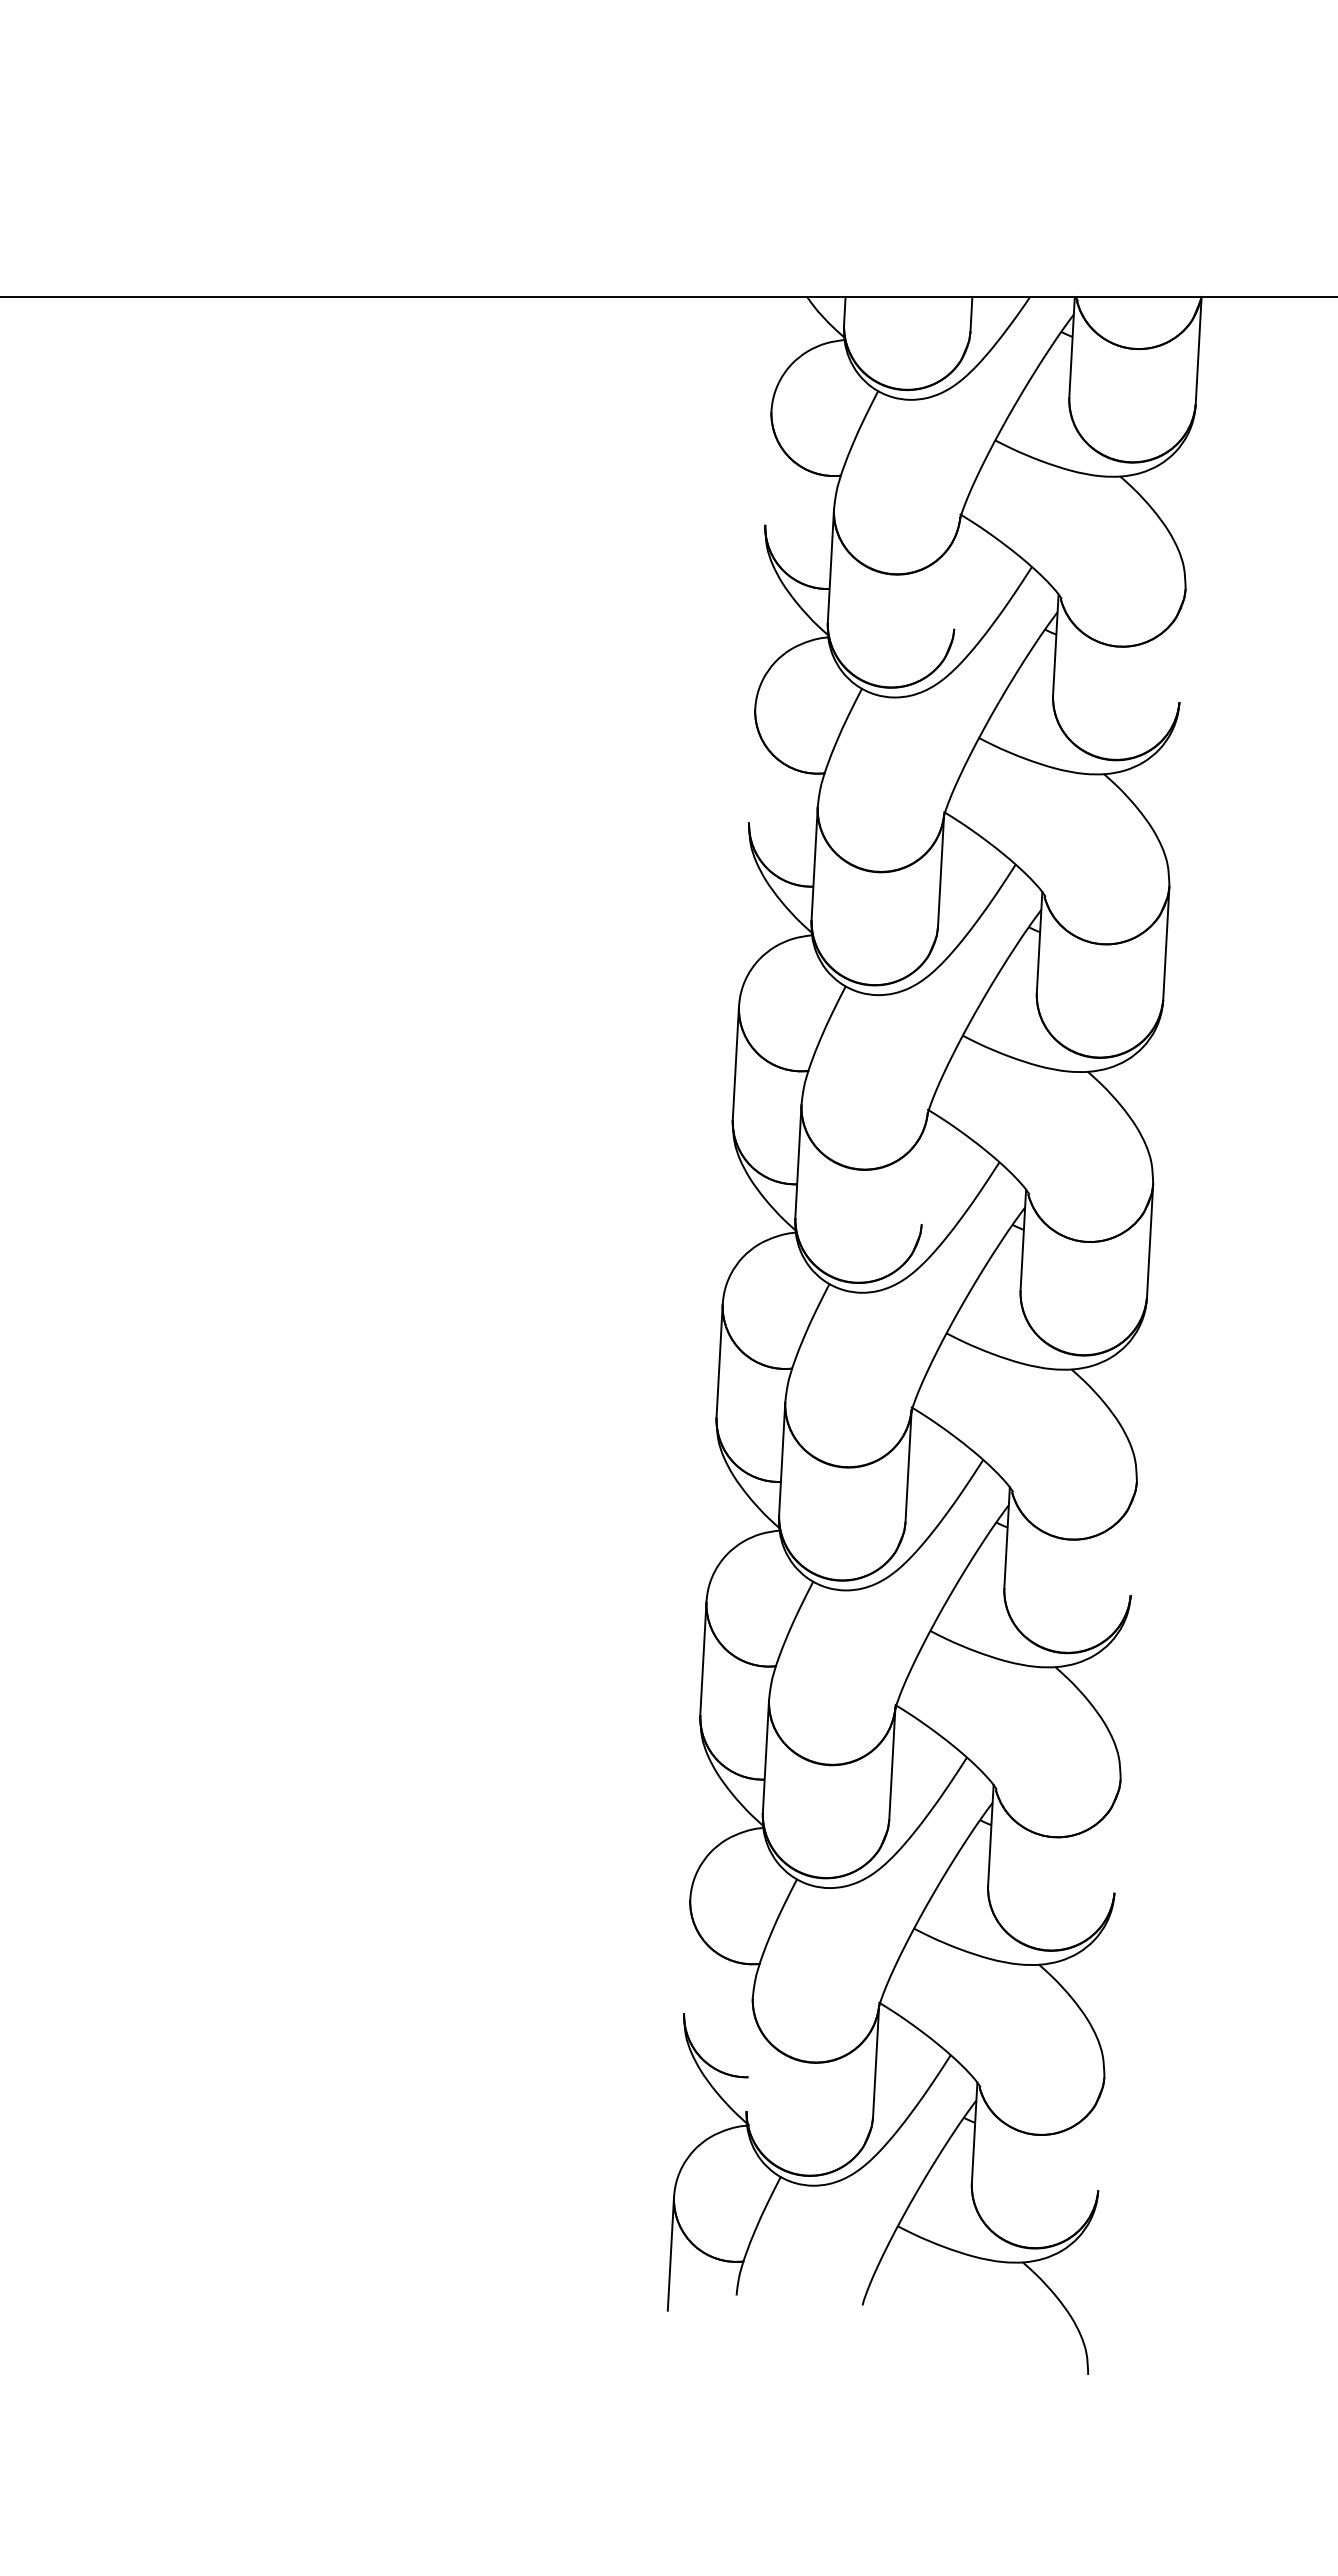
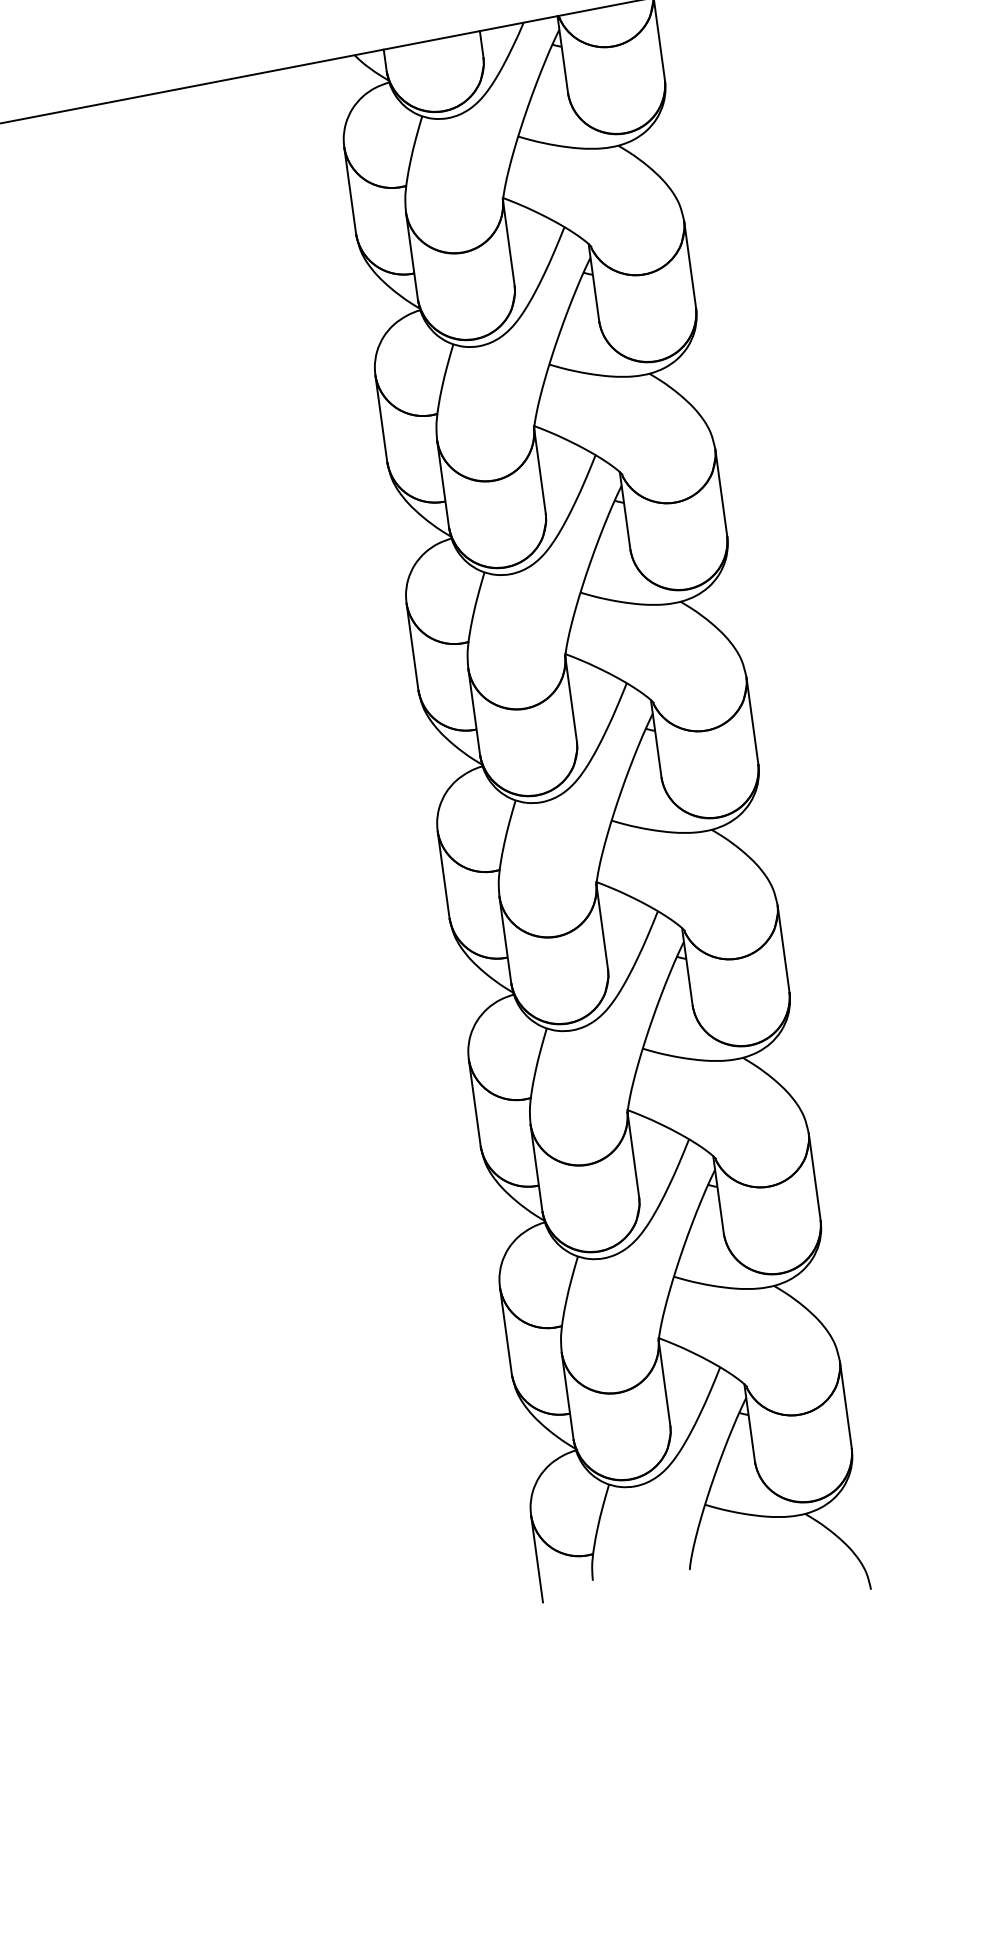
line: (768, 467) -> (350, 190), added
line: (957, 572) -> (508, 242), added
line: (1182, 645) -> (690, 264), added
line: (752, 765) -> (381, 418), added
line: (924, 1167) -> (570, 698), added
line: (1133, 1538) -> (783, 948), added
line: (1117, 1835) -> (814, 1176), added
line: (687, 1956) -> (506, 1330), added
line: (749, 2053) -> (567, 1395), added
line: (1101, 2133) -> (845, 1404), added

